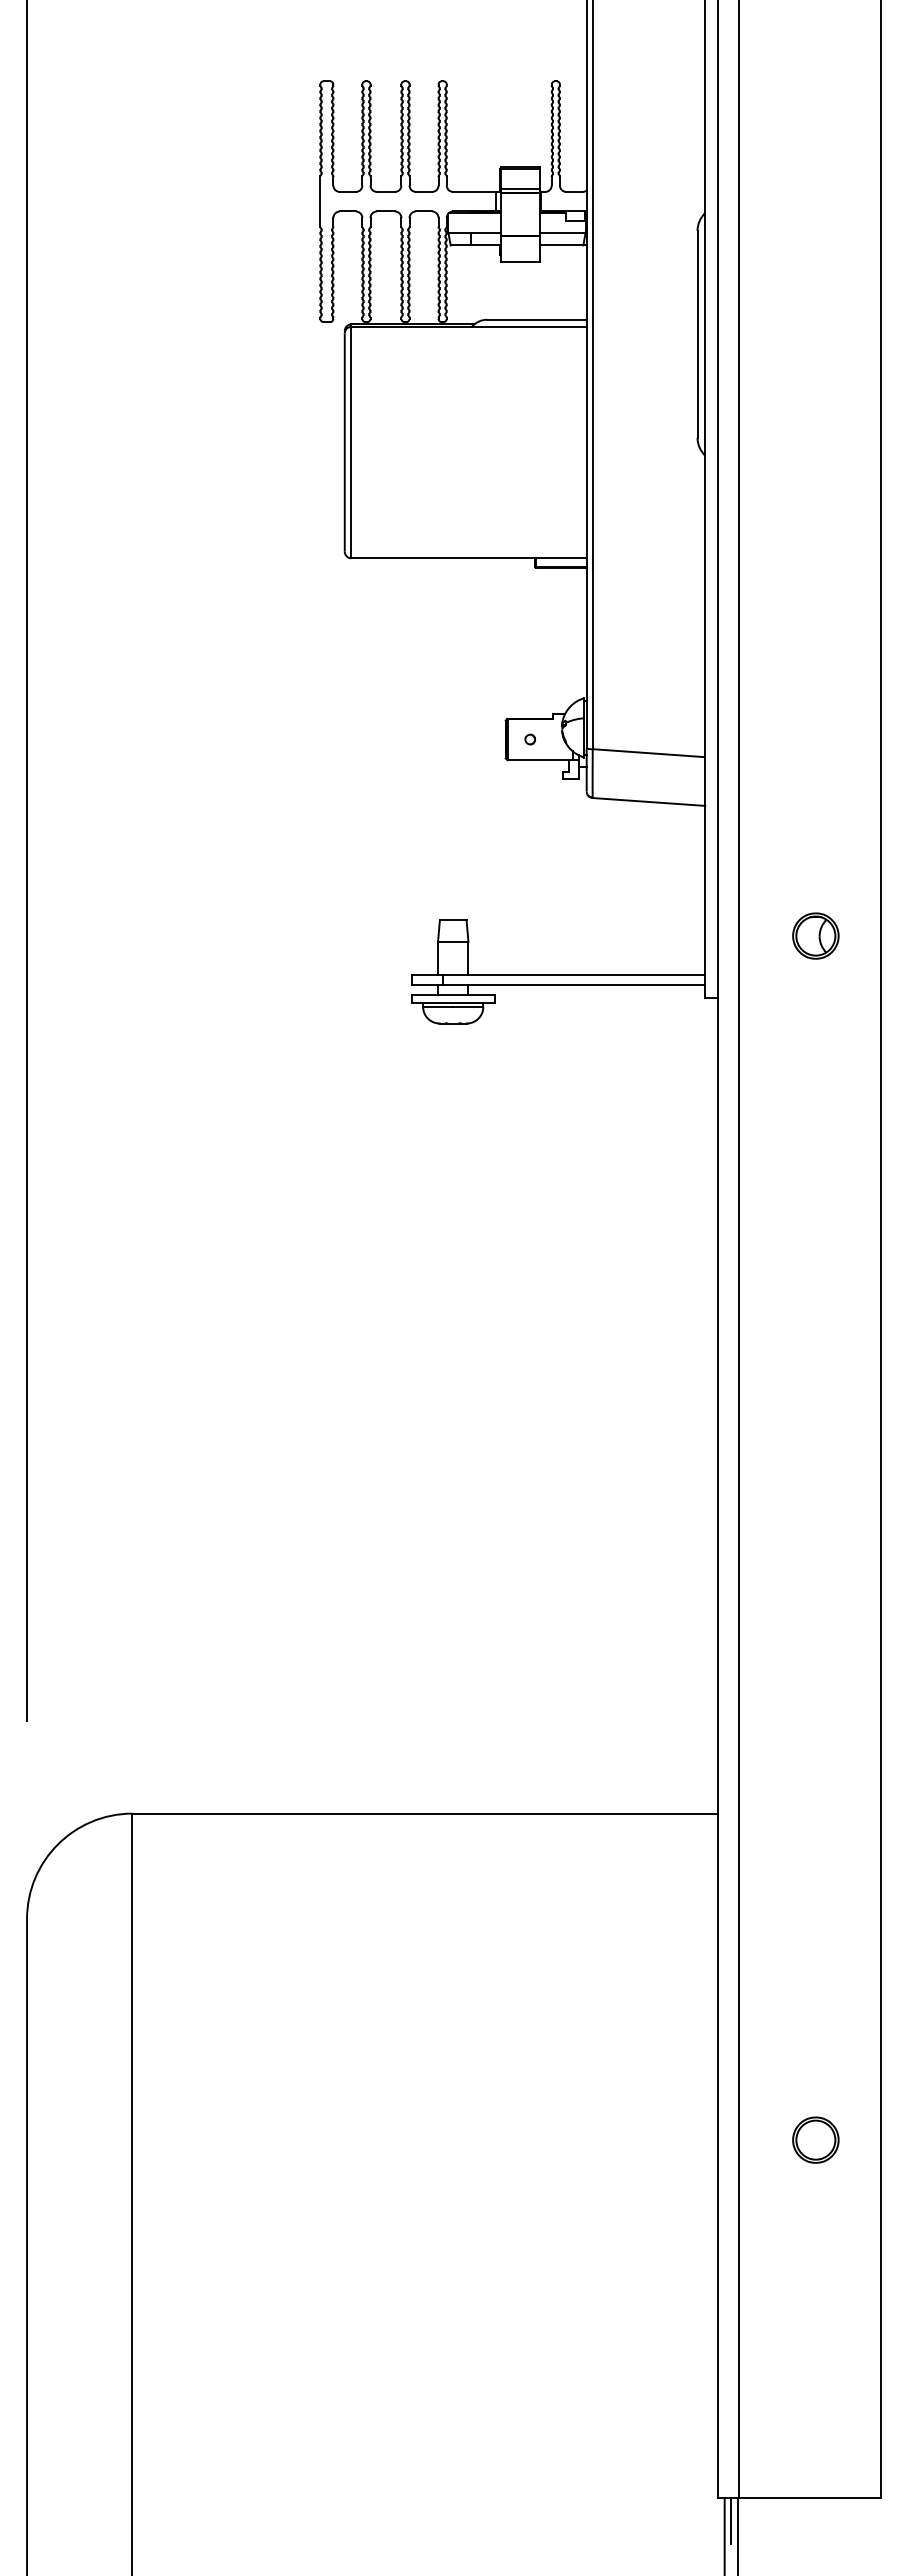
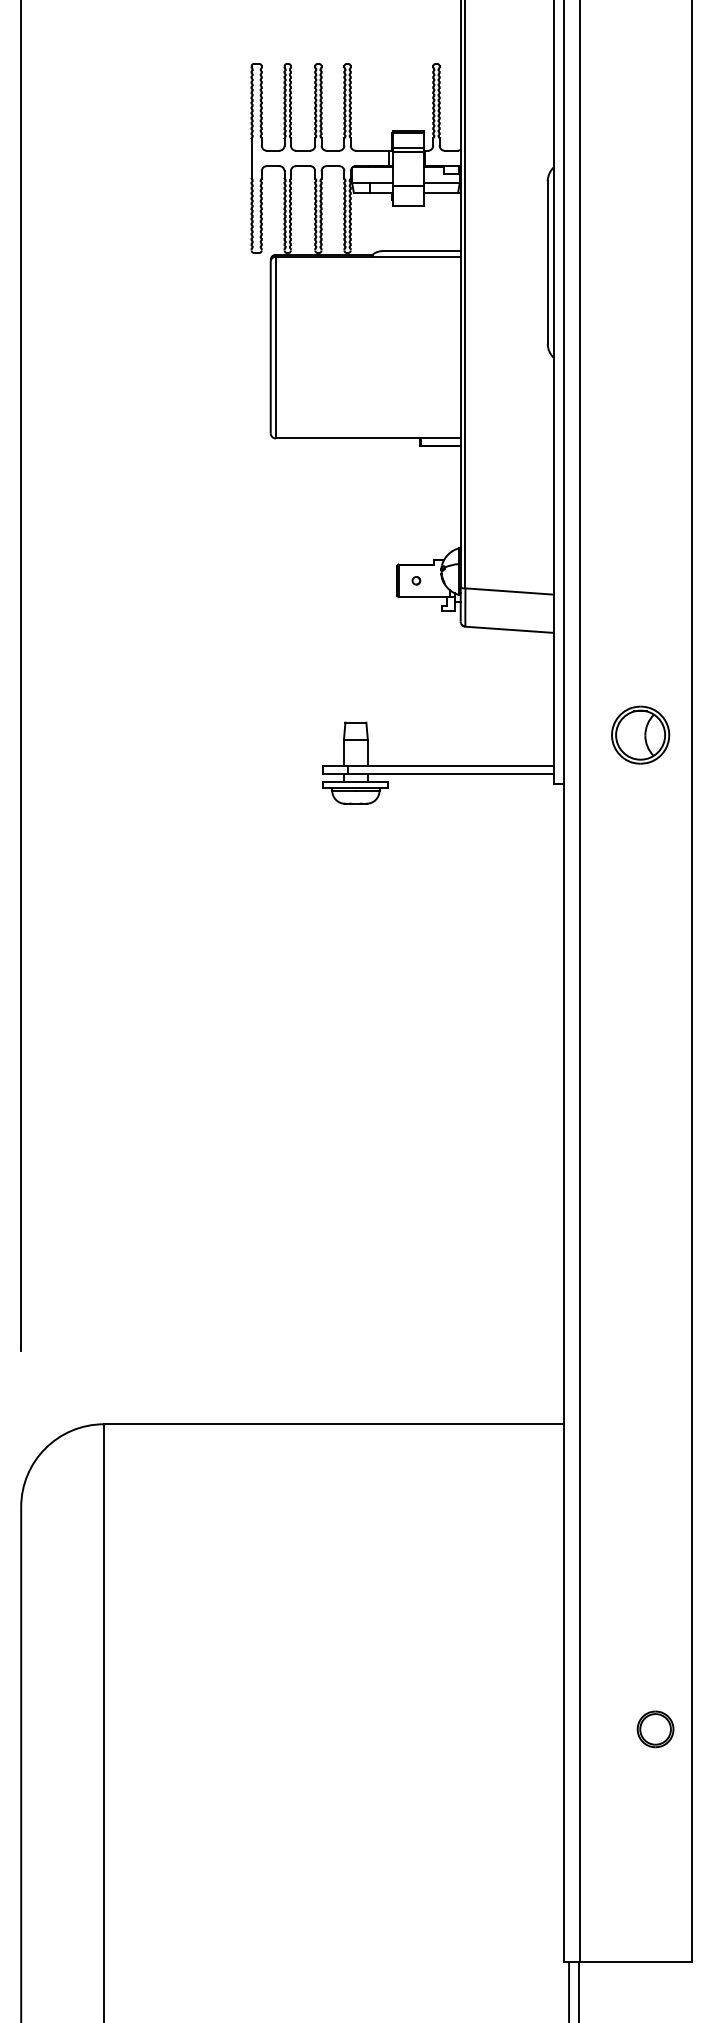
part: (815, 935) -> (640, 734), size x1.6
part: (815, 2139) -> (655, 1728), moved
line: (731, 2520) -> (574, 1979), removed

